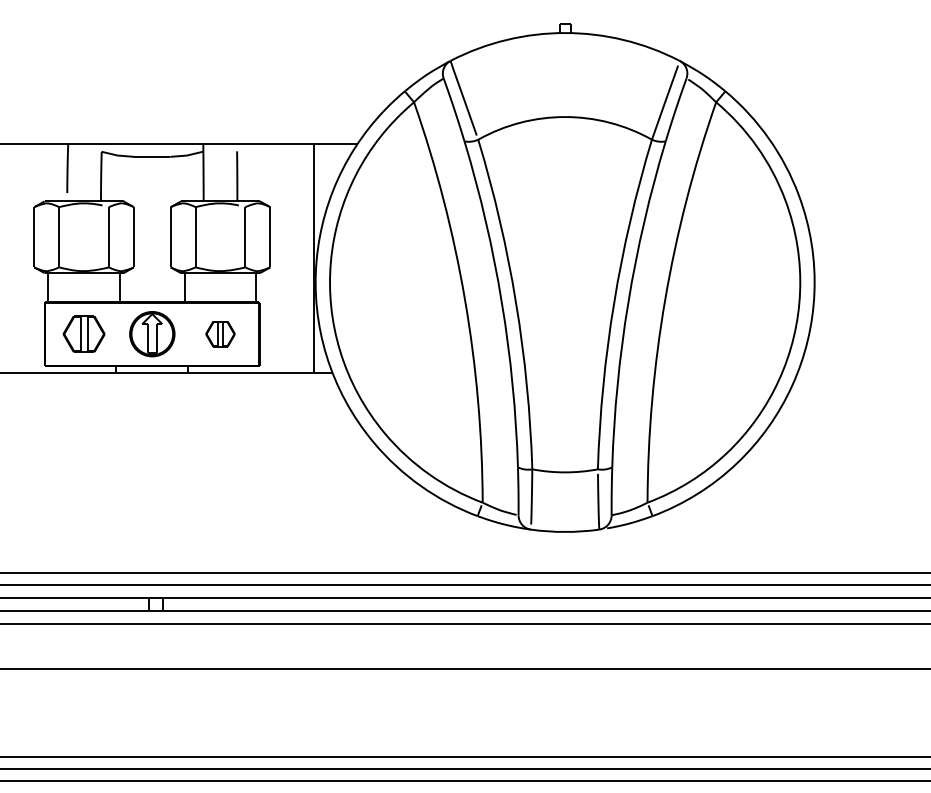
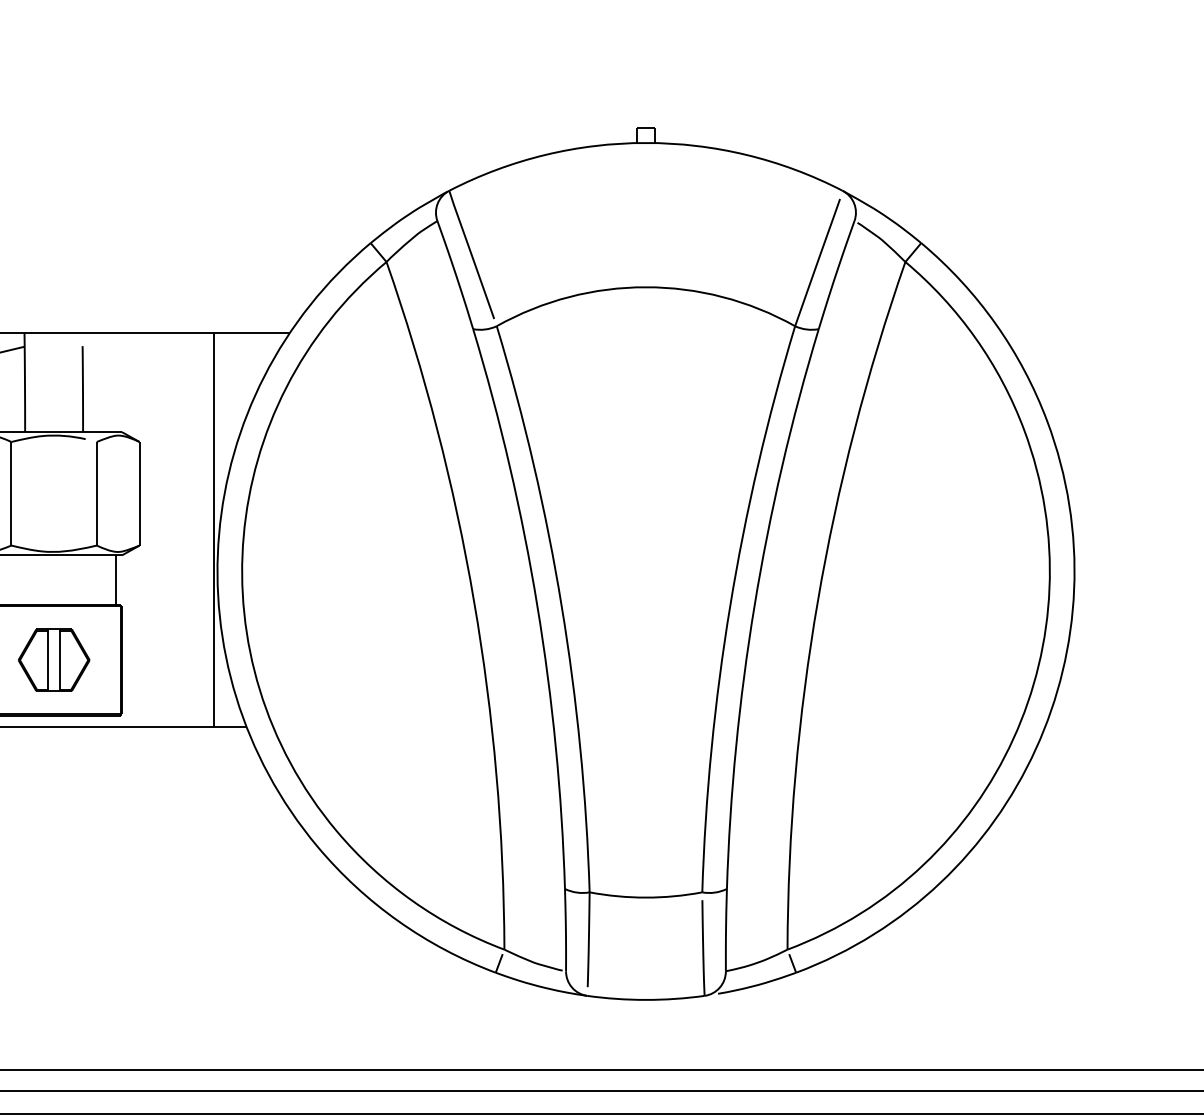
part: (220, 333) -> (54, 659), size x1.43

